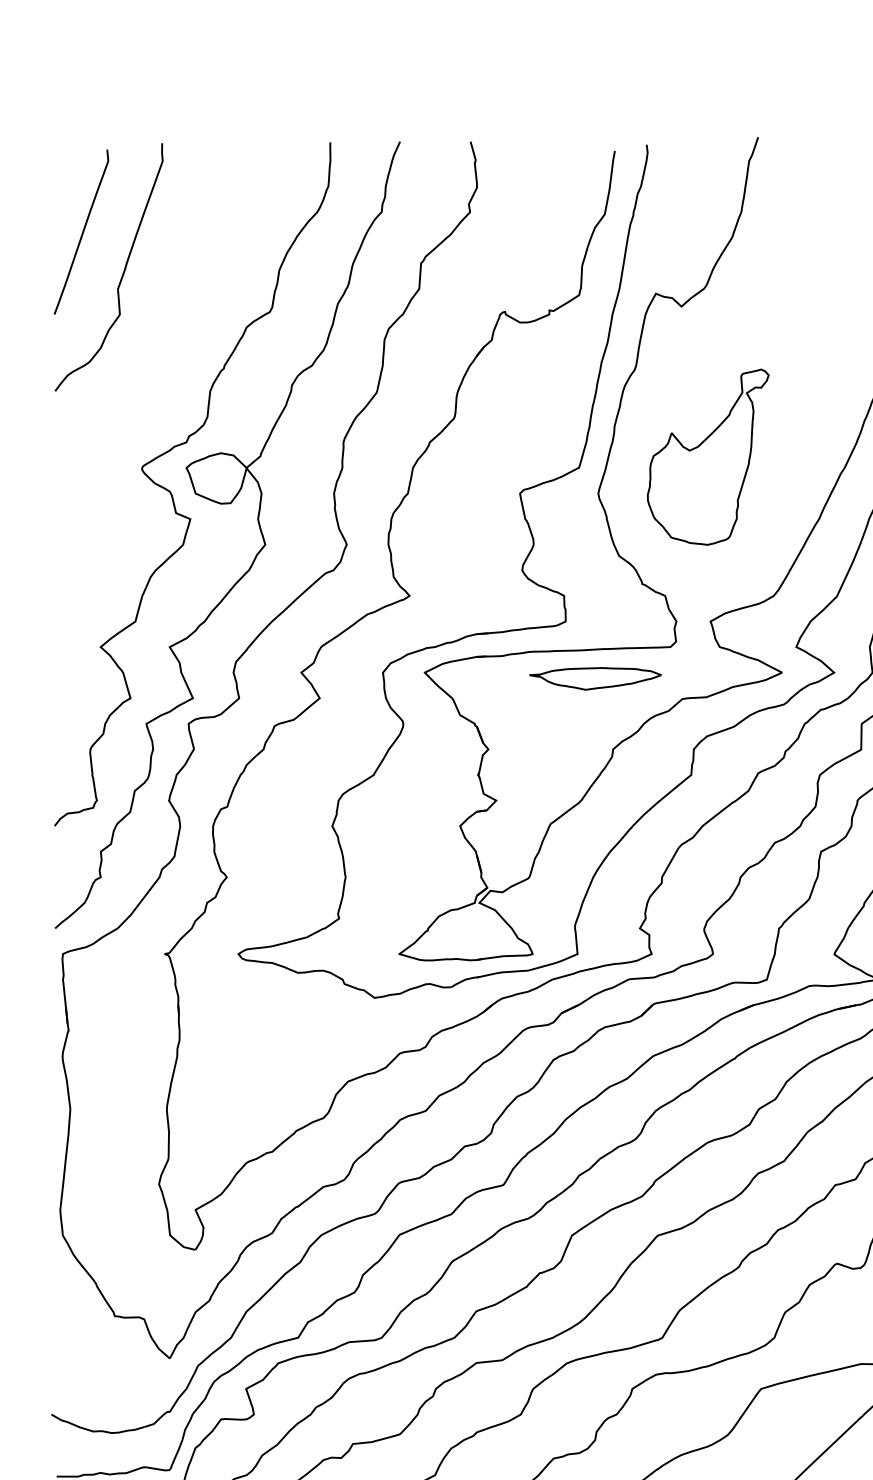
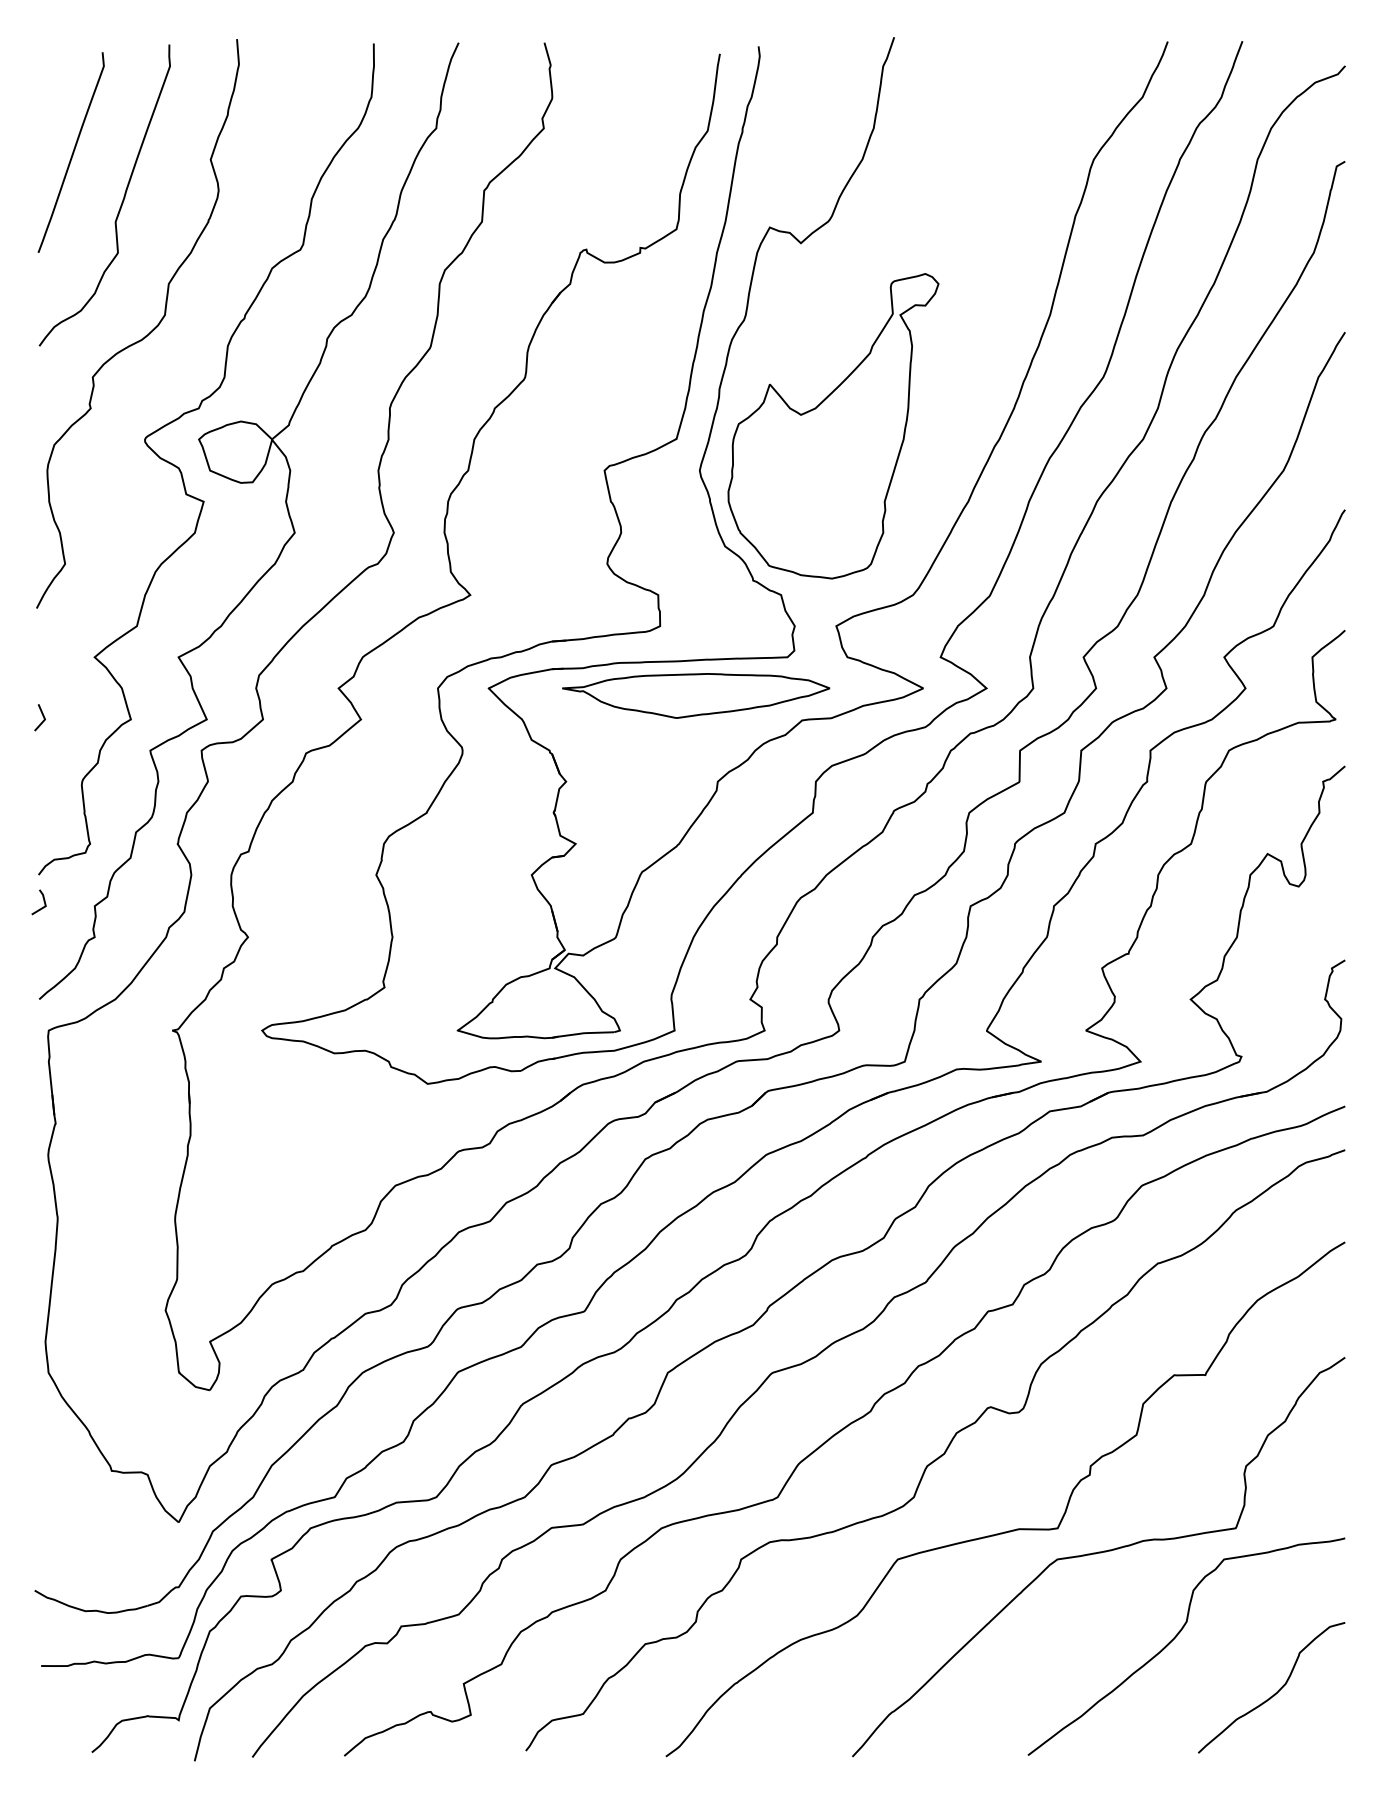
curve: (142, 382) -> (145, 335), added
part: (708, 457) -> (833, 426), size x1.43
part: (595, 678) -> (696, 695), size x1.67
line: (57, 695) -> (42, 716), added
line: (58, 847) -> (43, 901), added

